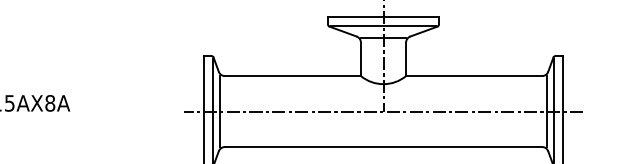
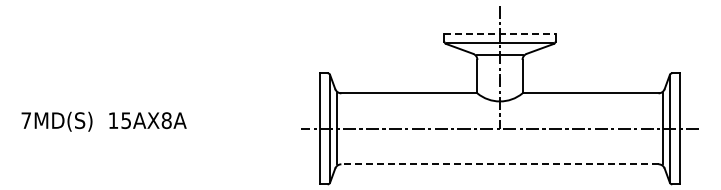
line: (383, 17) -> (499, 34), solid -> dashed
line: (383, 147) -> (499, 164), solid -> dashed

